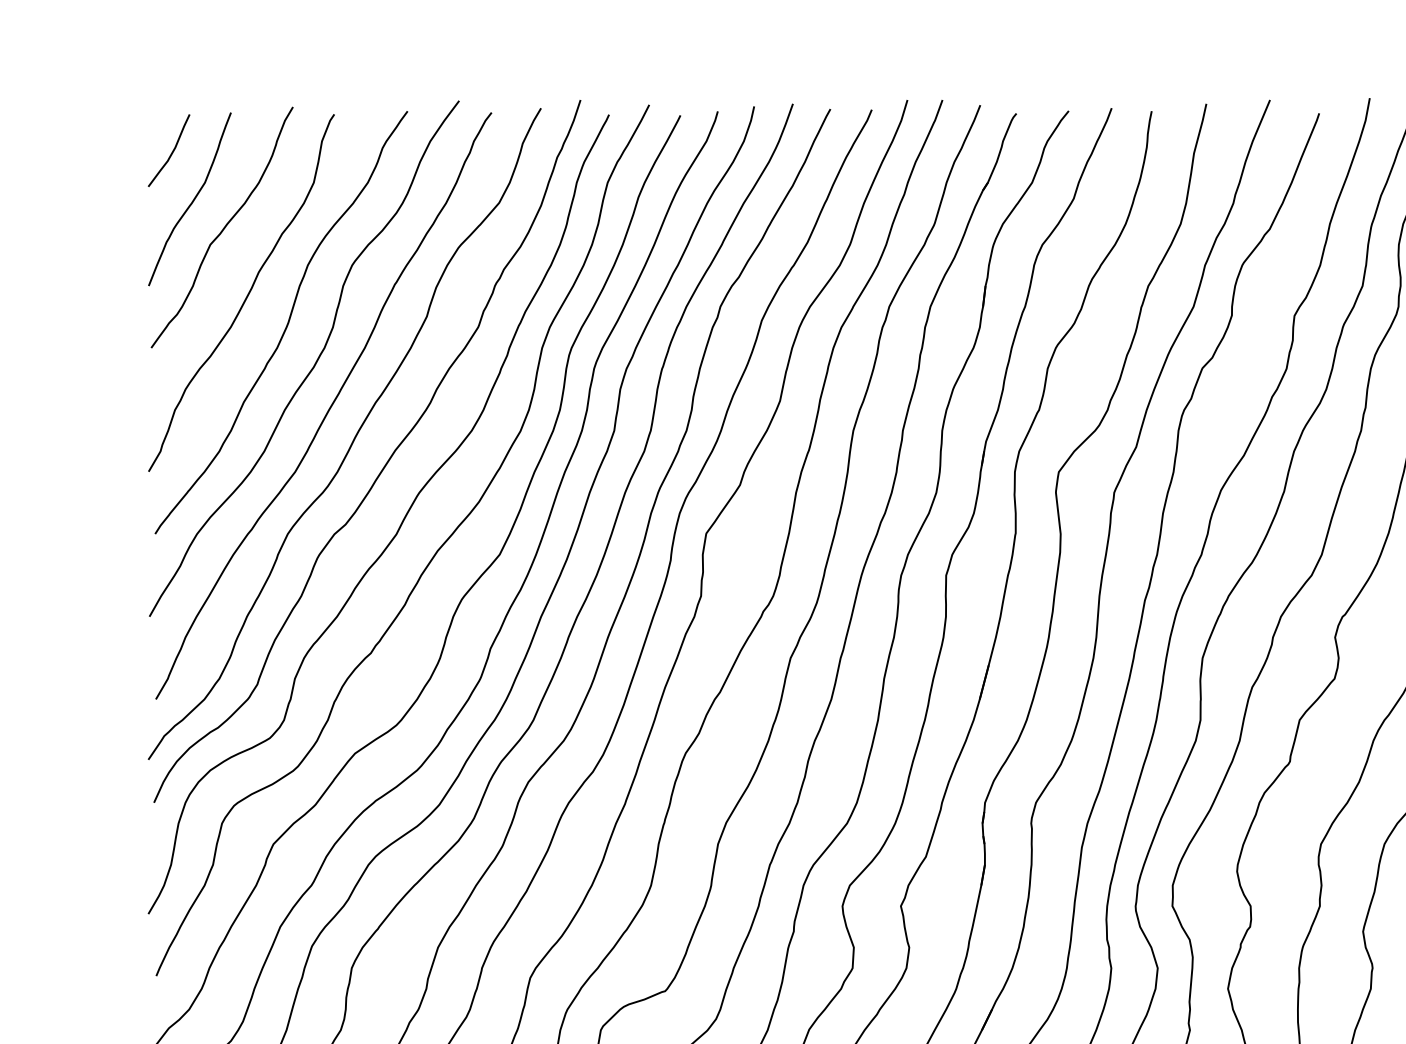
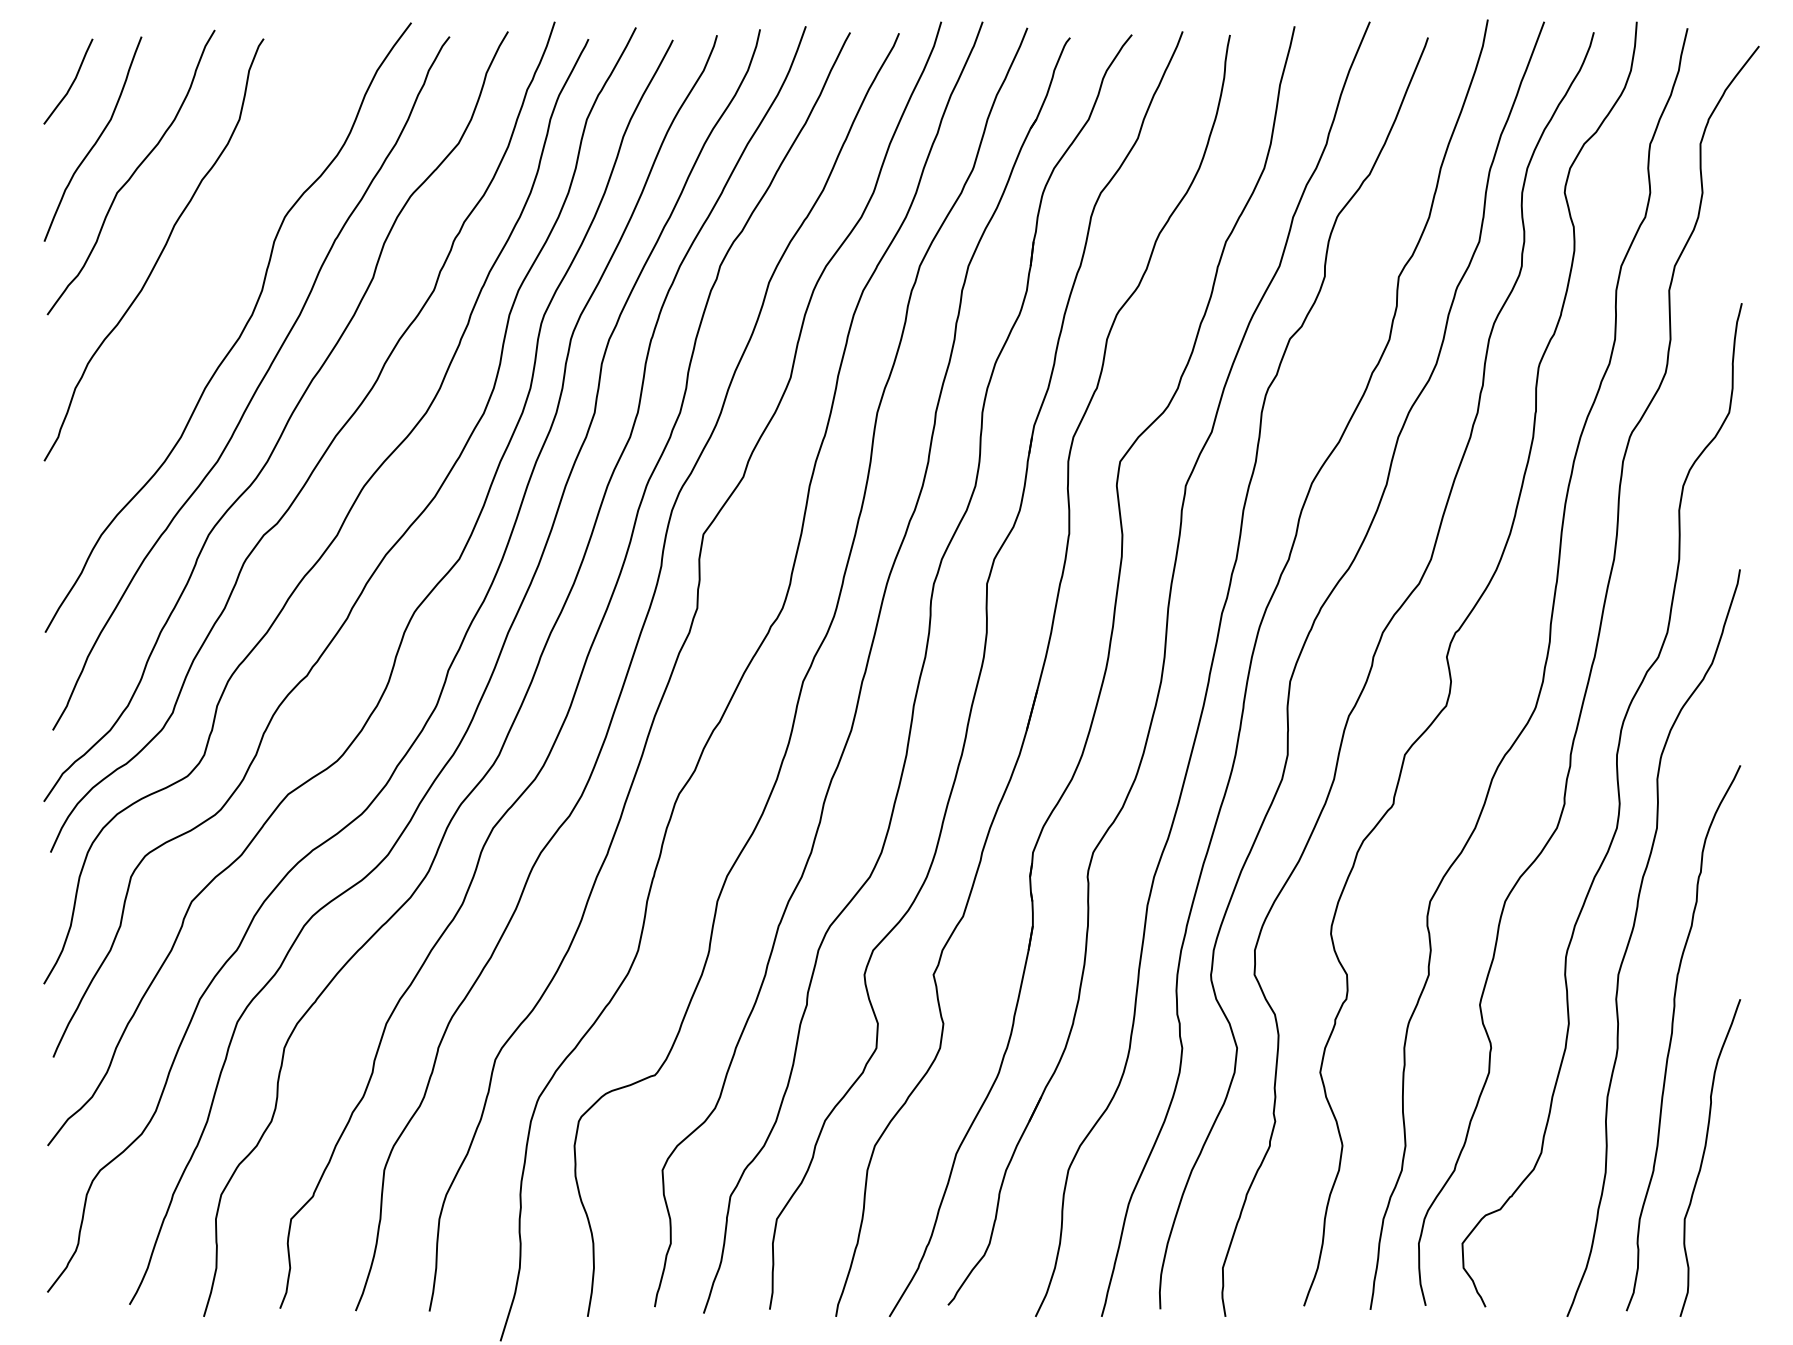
curve: (286, 323) -> (207, 286), removed

